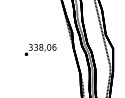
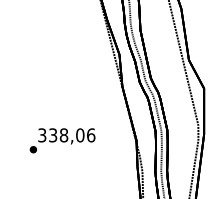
text: (40, 49) -> (62, 139), moved

